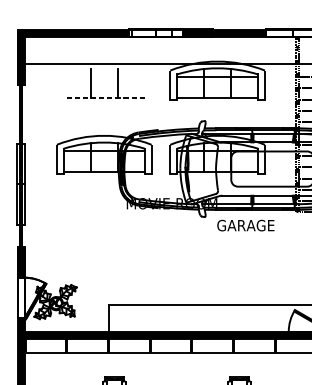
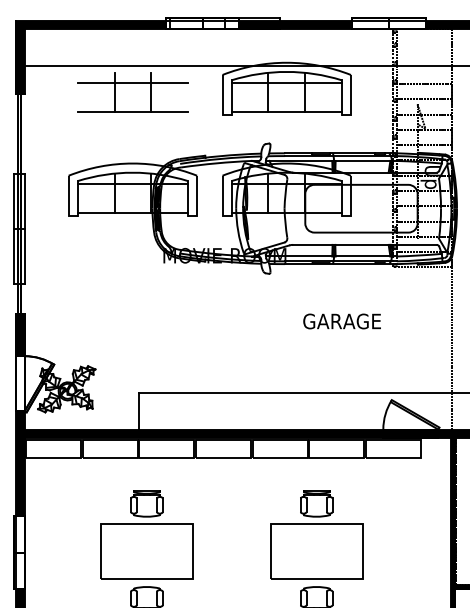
line: (103, 76) -> (132, 83), added
line: (103, 98) -> (132, 112), dashed -> solid
text: (245, 225) -> (341, 321), moved

